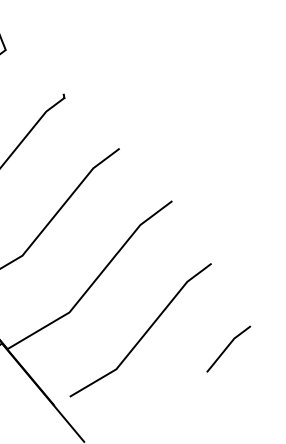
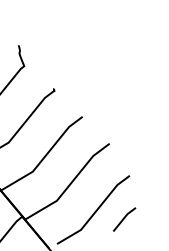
curve: (228, 348) -> (124, 219), moved

